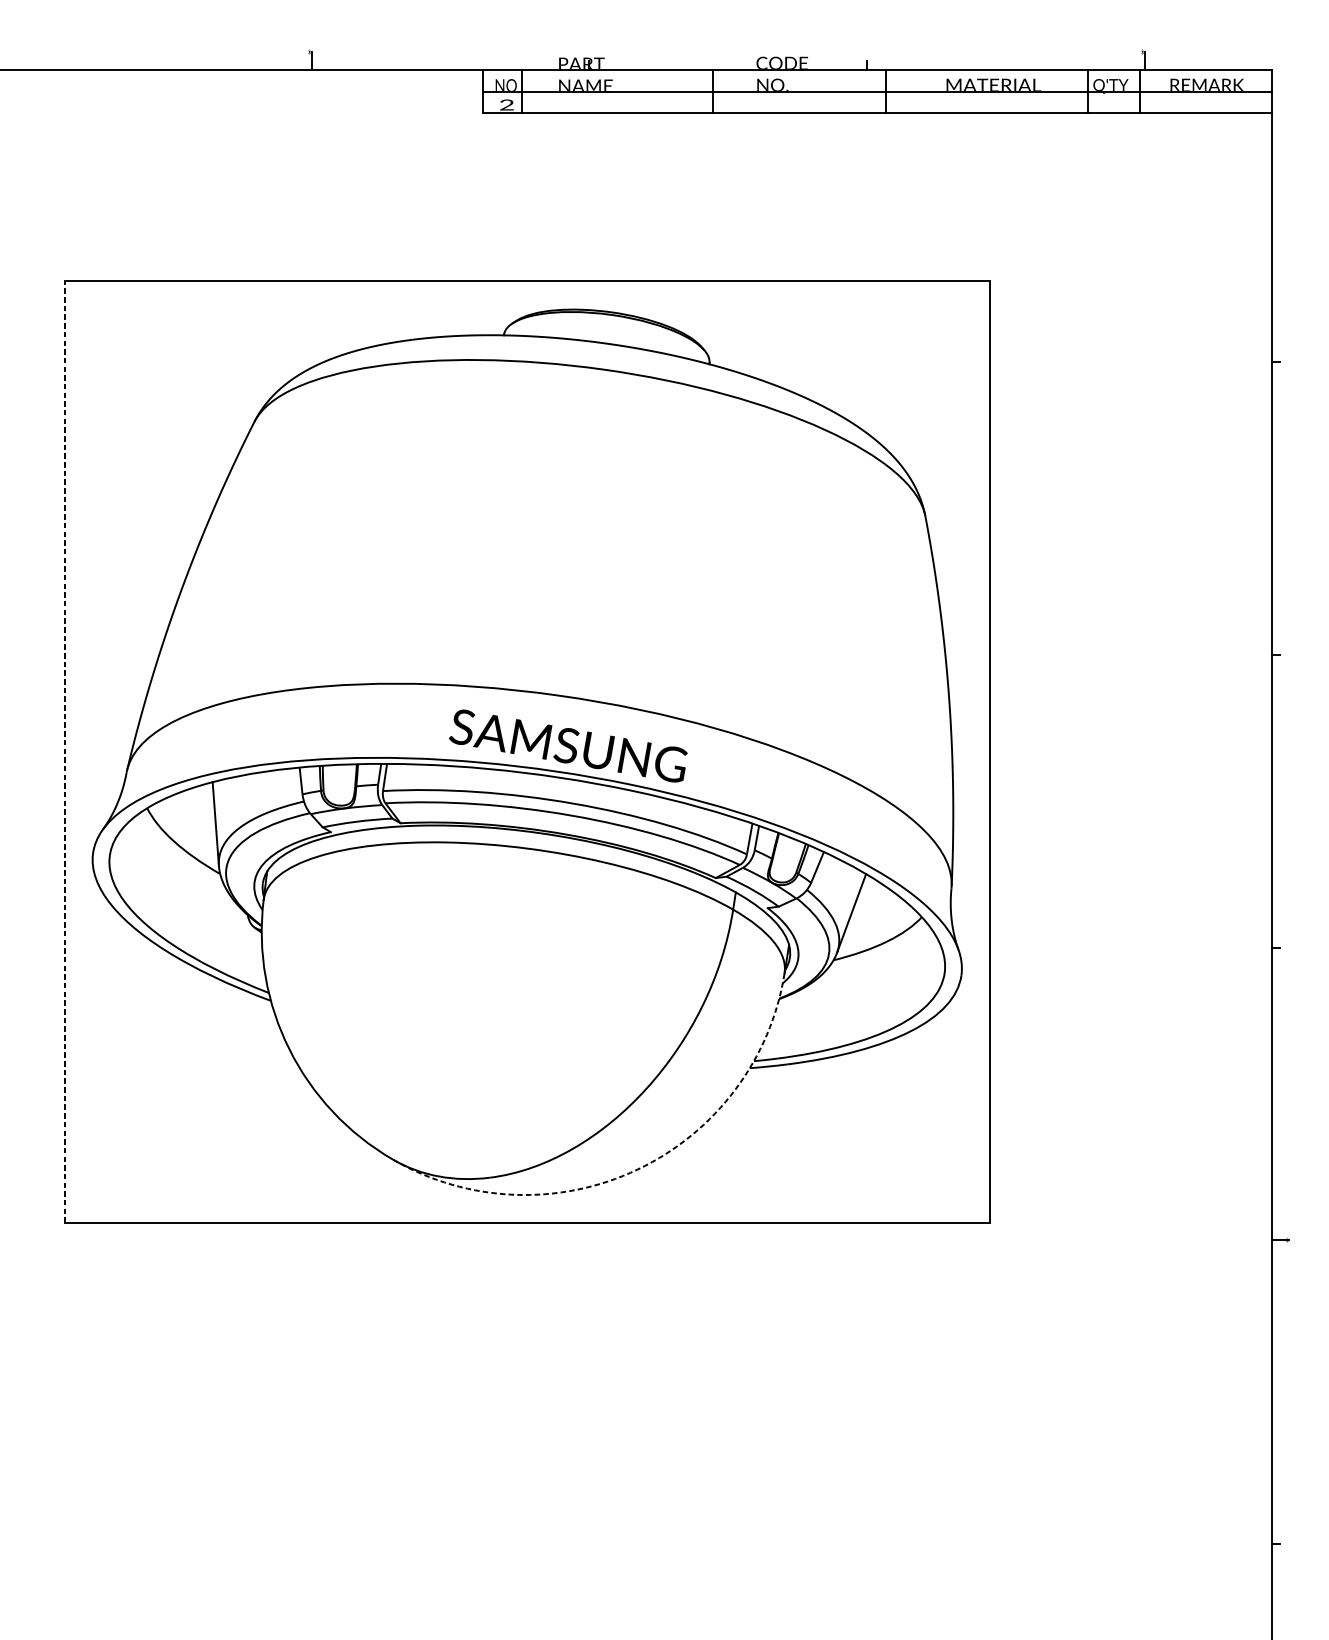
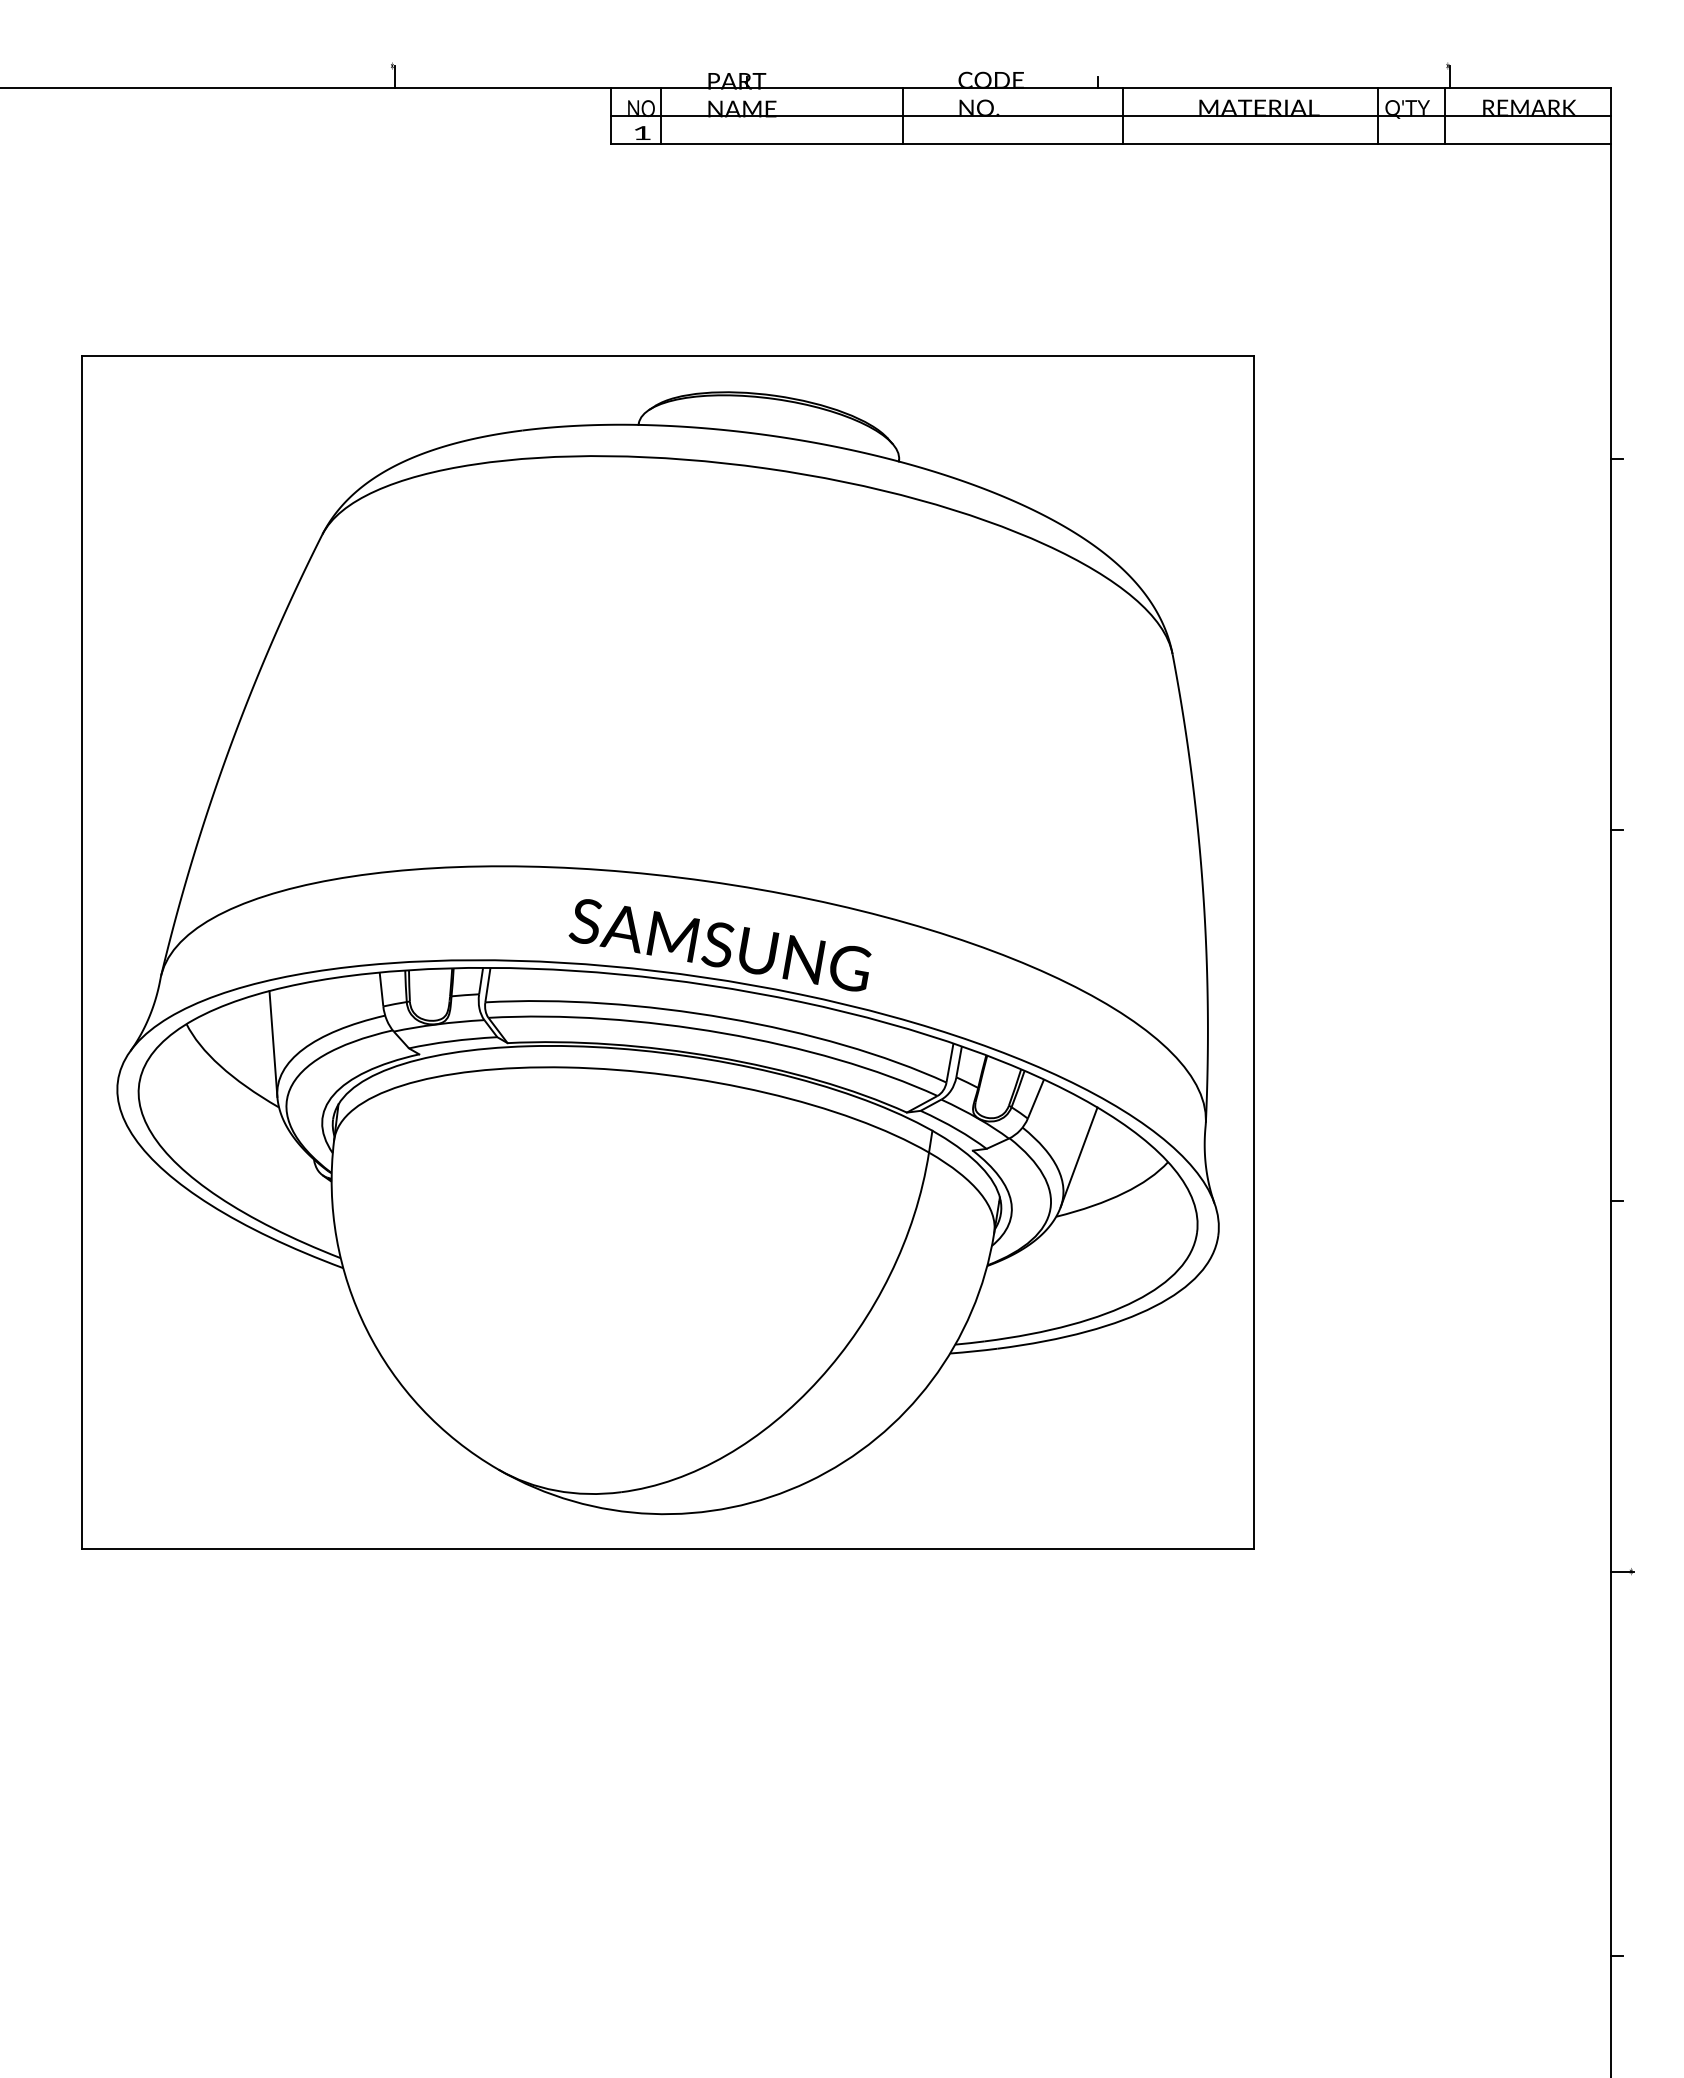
text: (507, 104) -> (642, 132), 2 -> 1
line: (65, 751) -> (82, 952), dashed -> solid
arc: (638, 1169) -> (808, 1481), dashed -> solid

